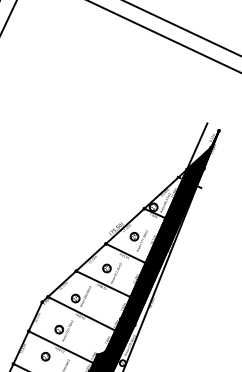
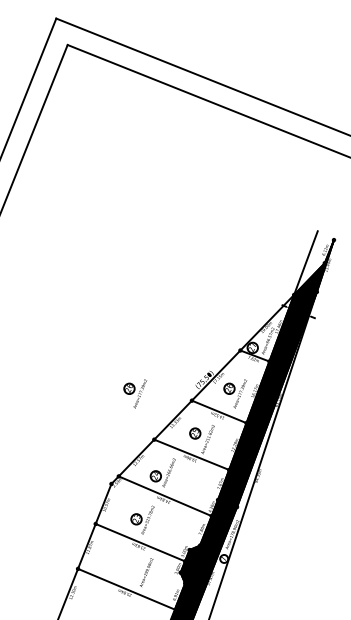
part: (64, 235) -> (135, 393), added
part: (45, 356) -> (120, 556), removed

